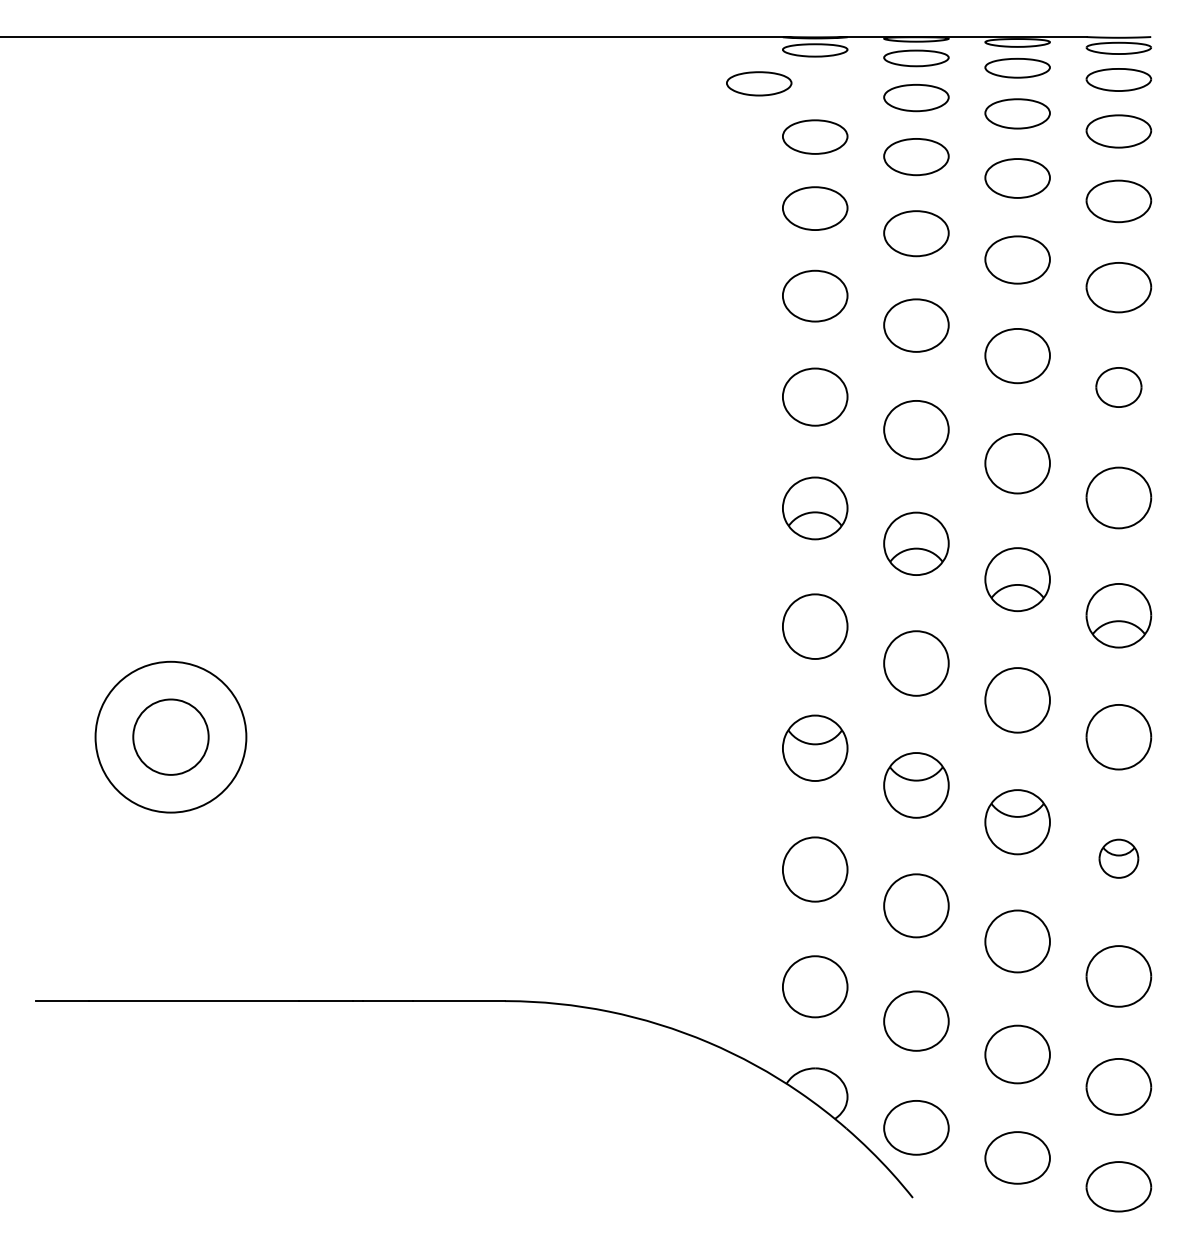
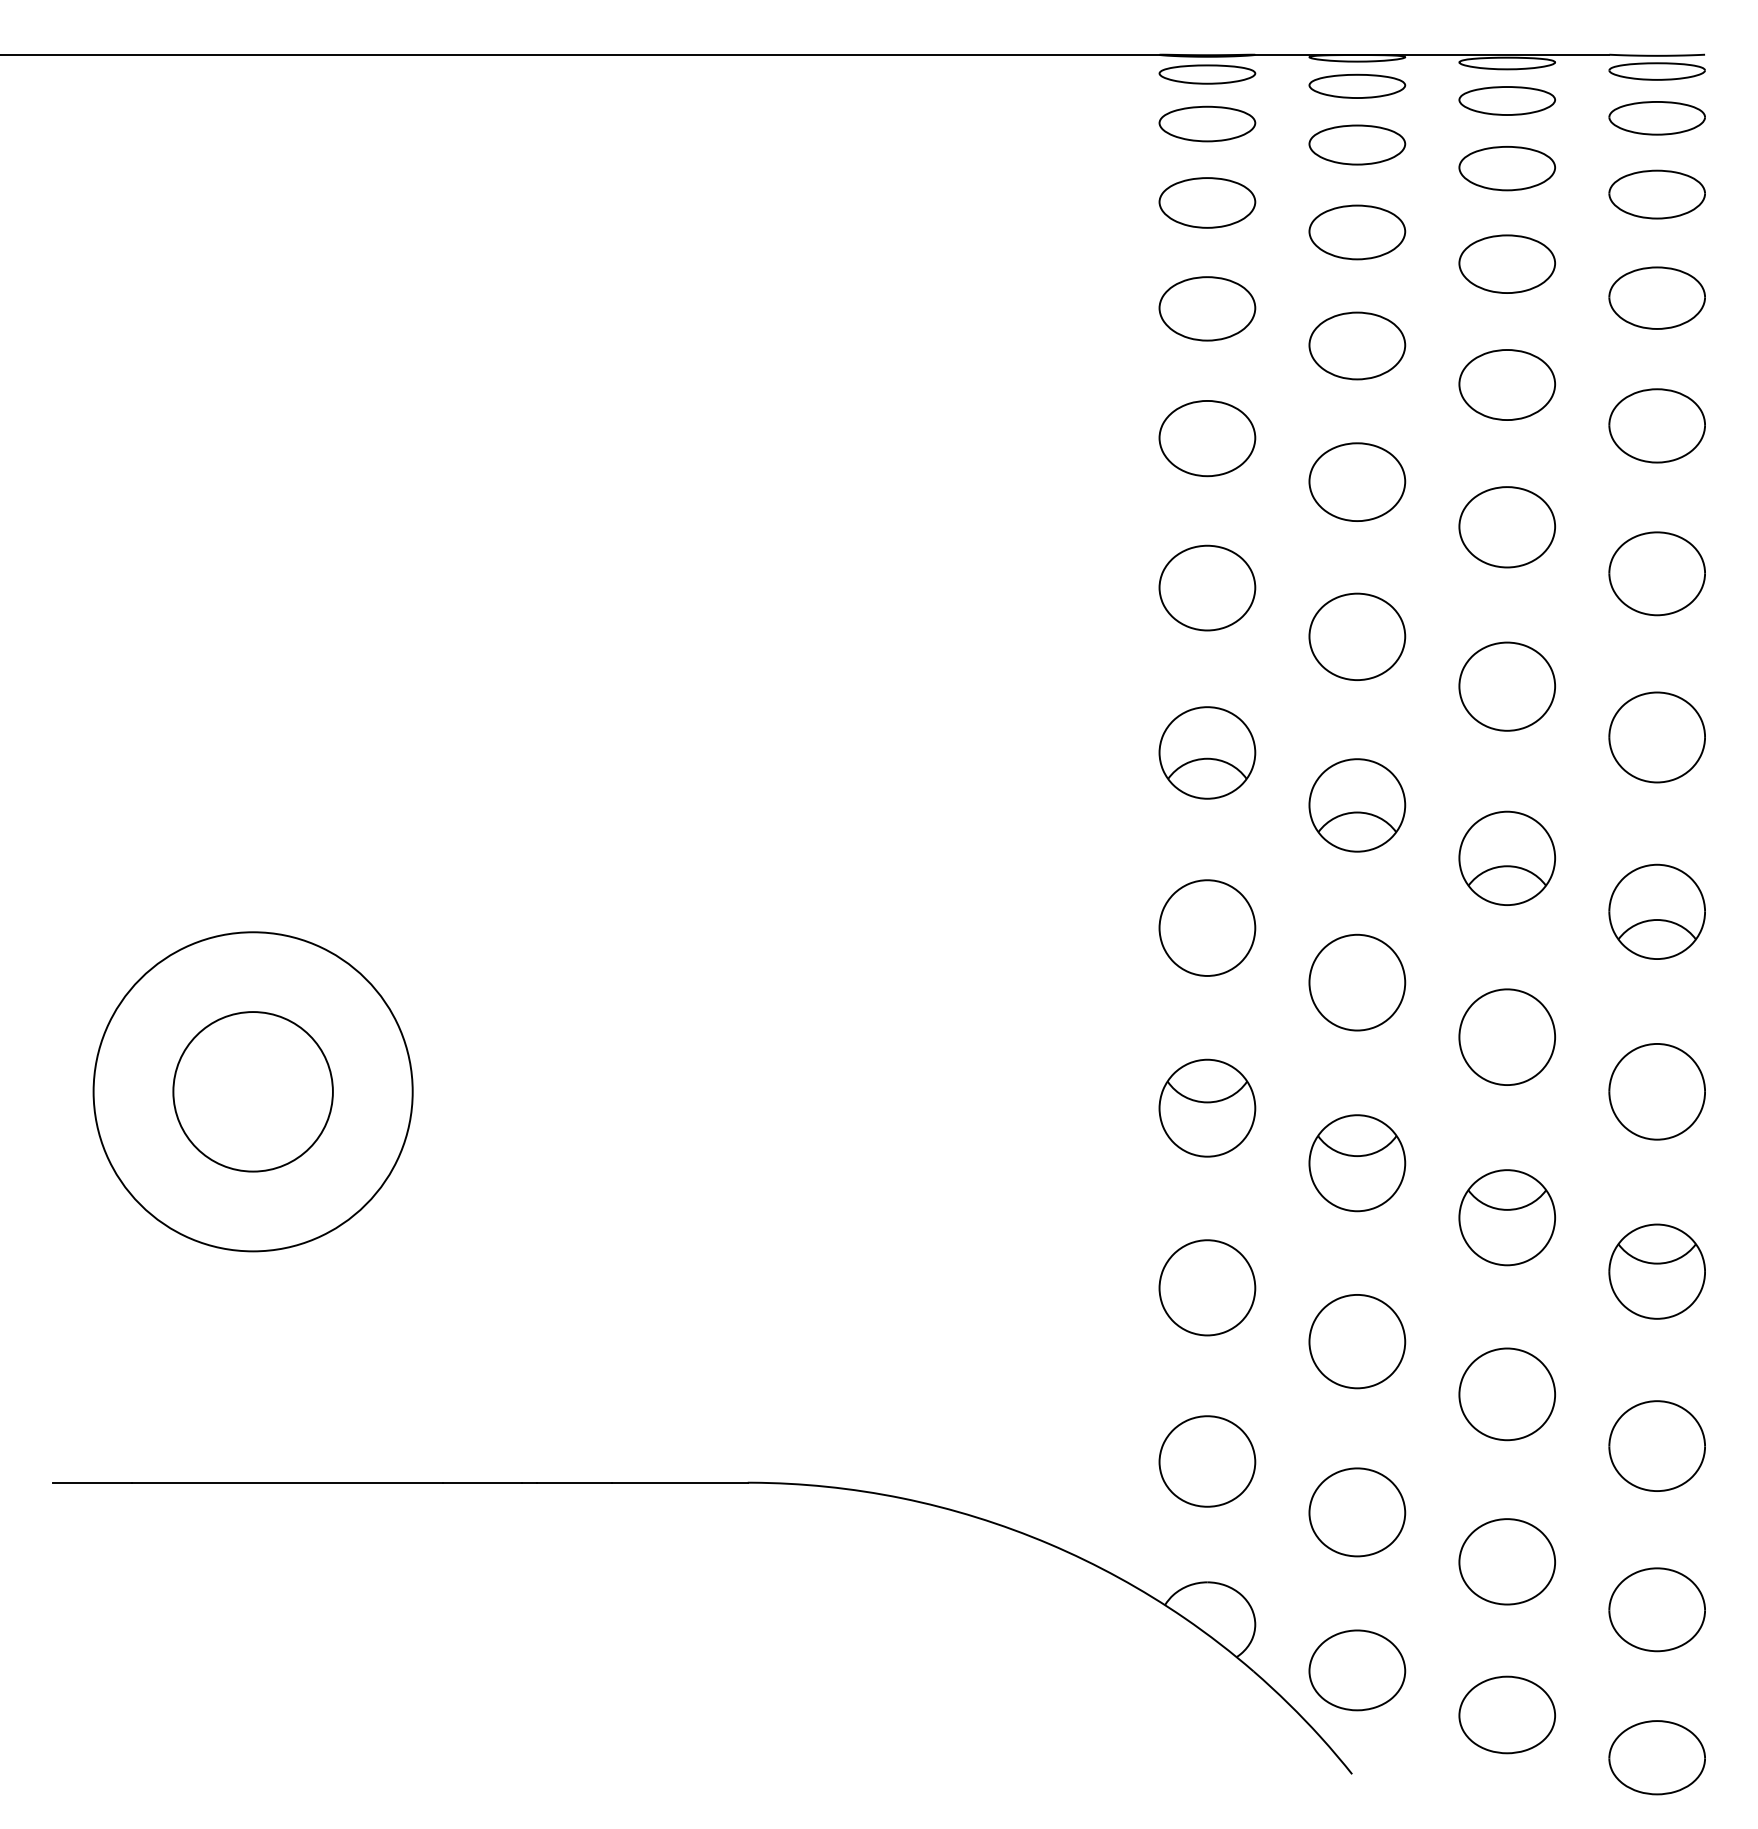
part: (759, 83) -> (1207, 123), moved
part: (1118, 387) -> (1656, 573), size x1.43
circle: (170, 736) -> (252, 1090), size x1.43
circle: (170, 737) -> (252, 1092), size x1.43
part: (1118, 858) -> (1656, 1271), size x1.67

